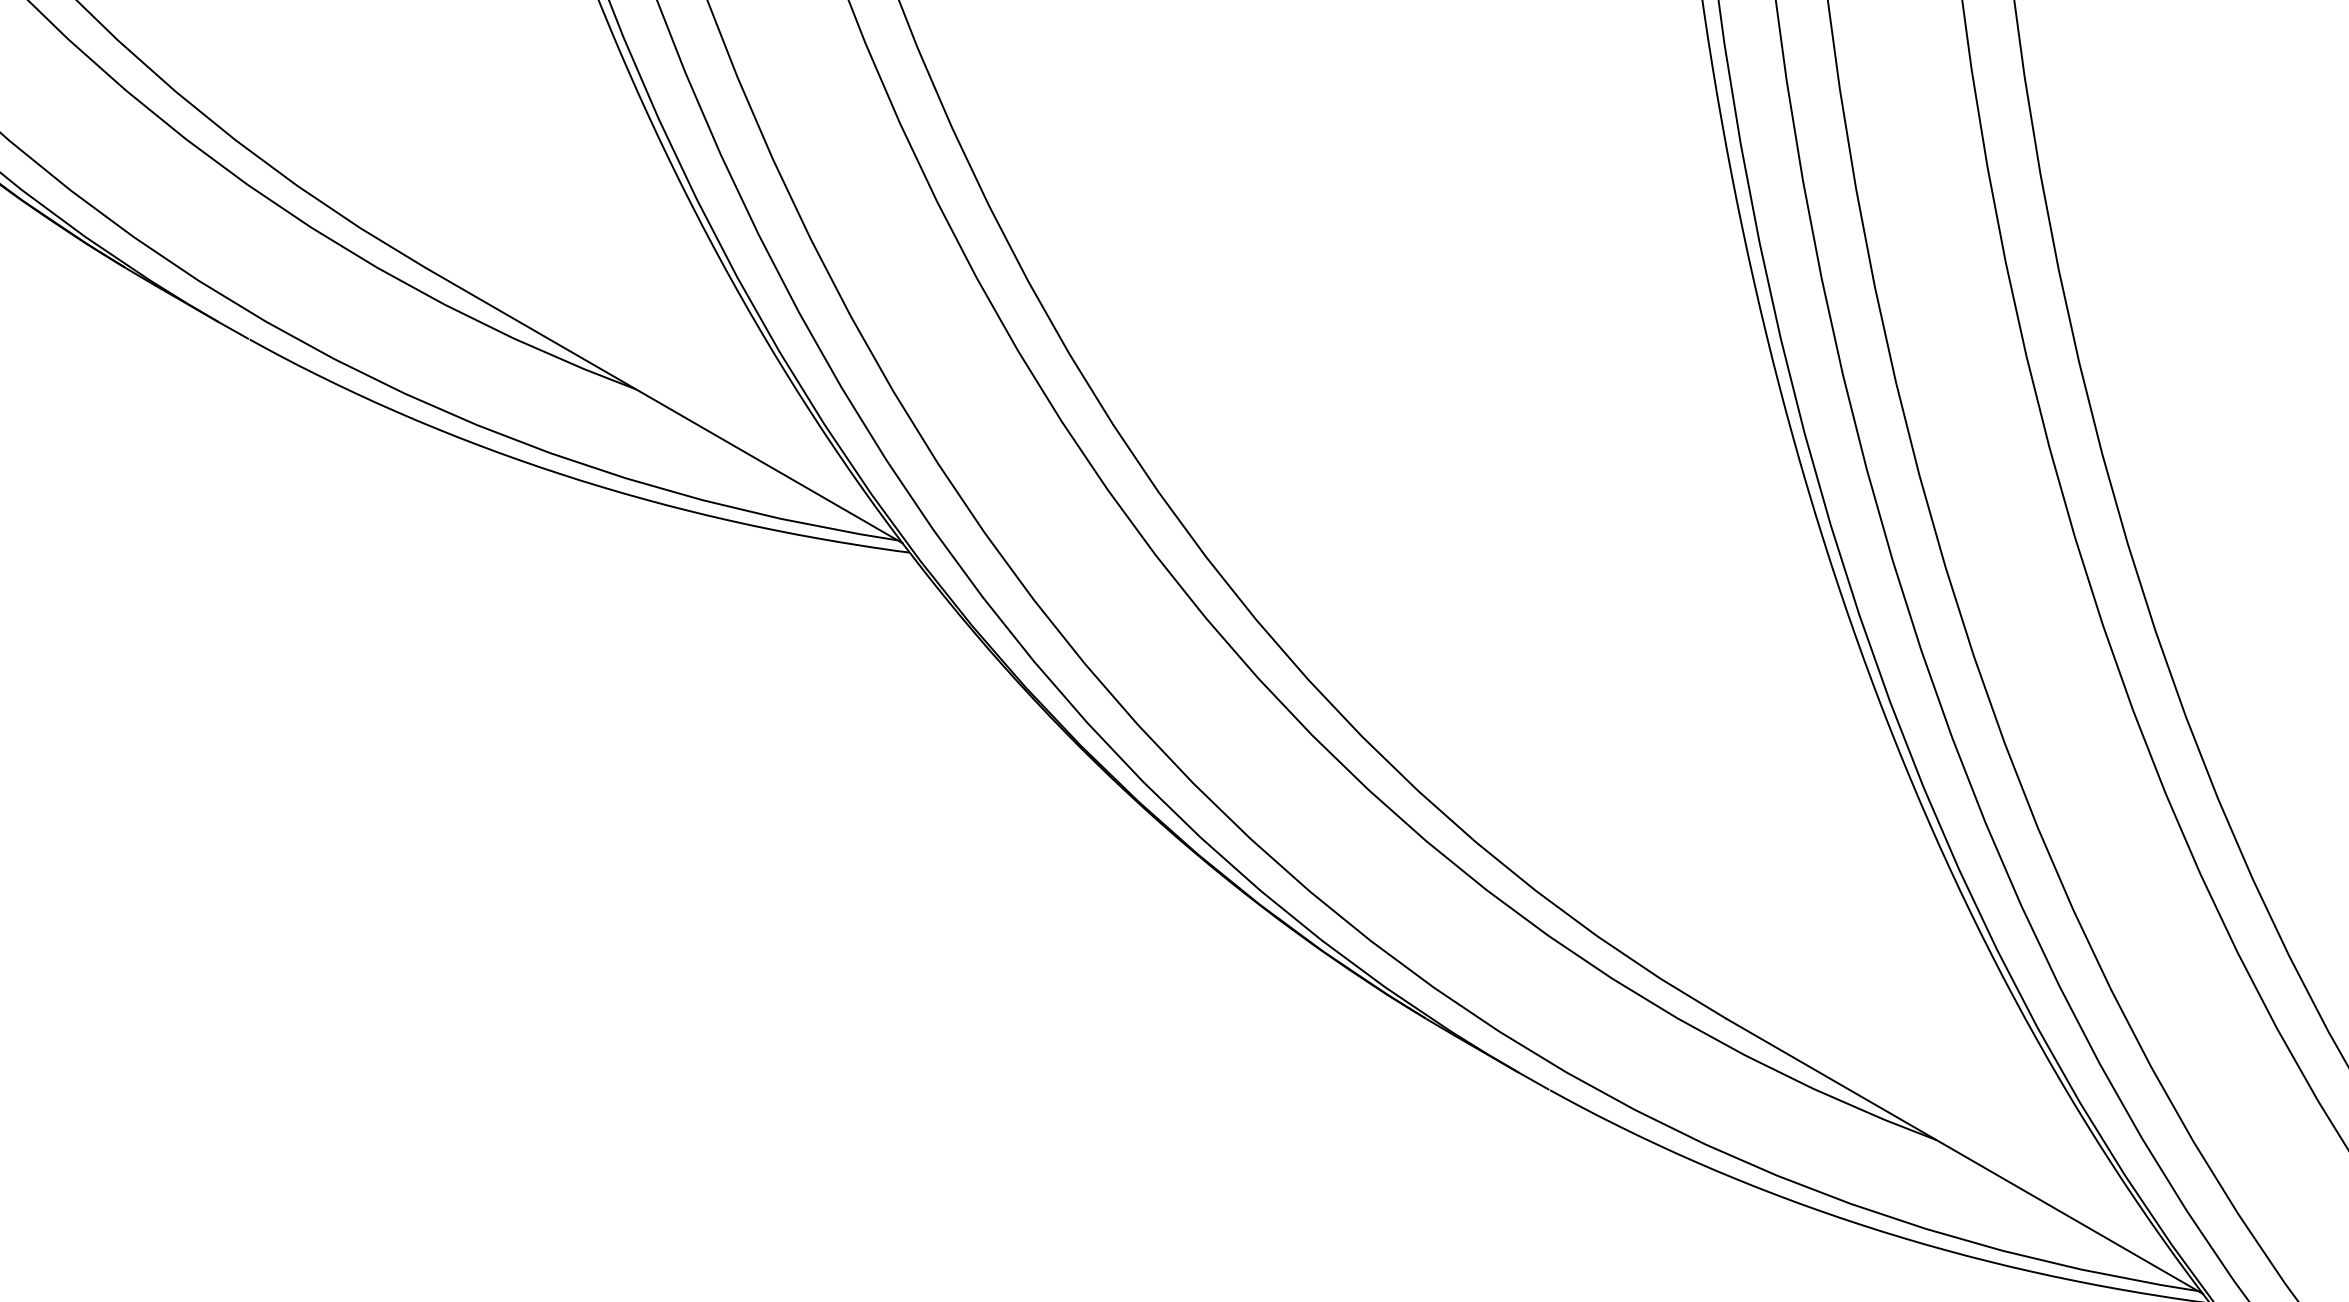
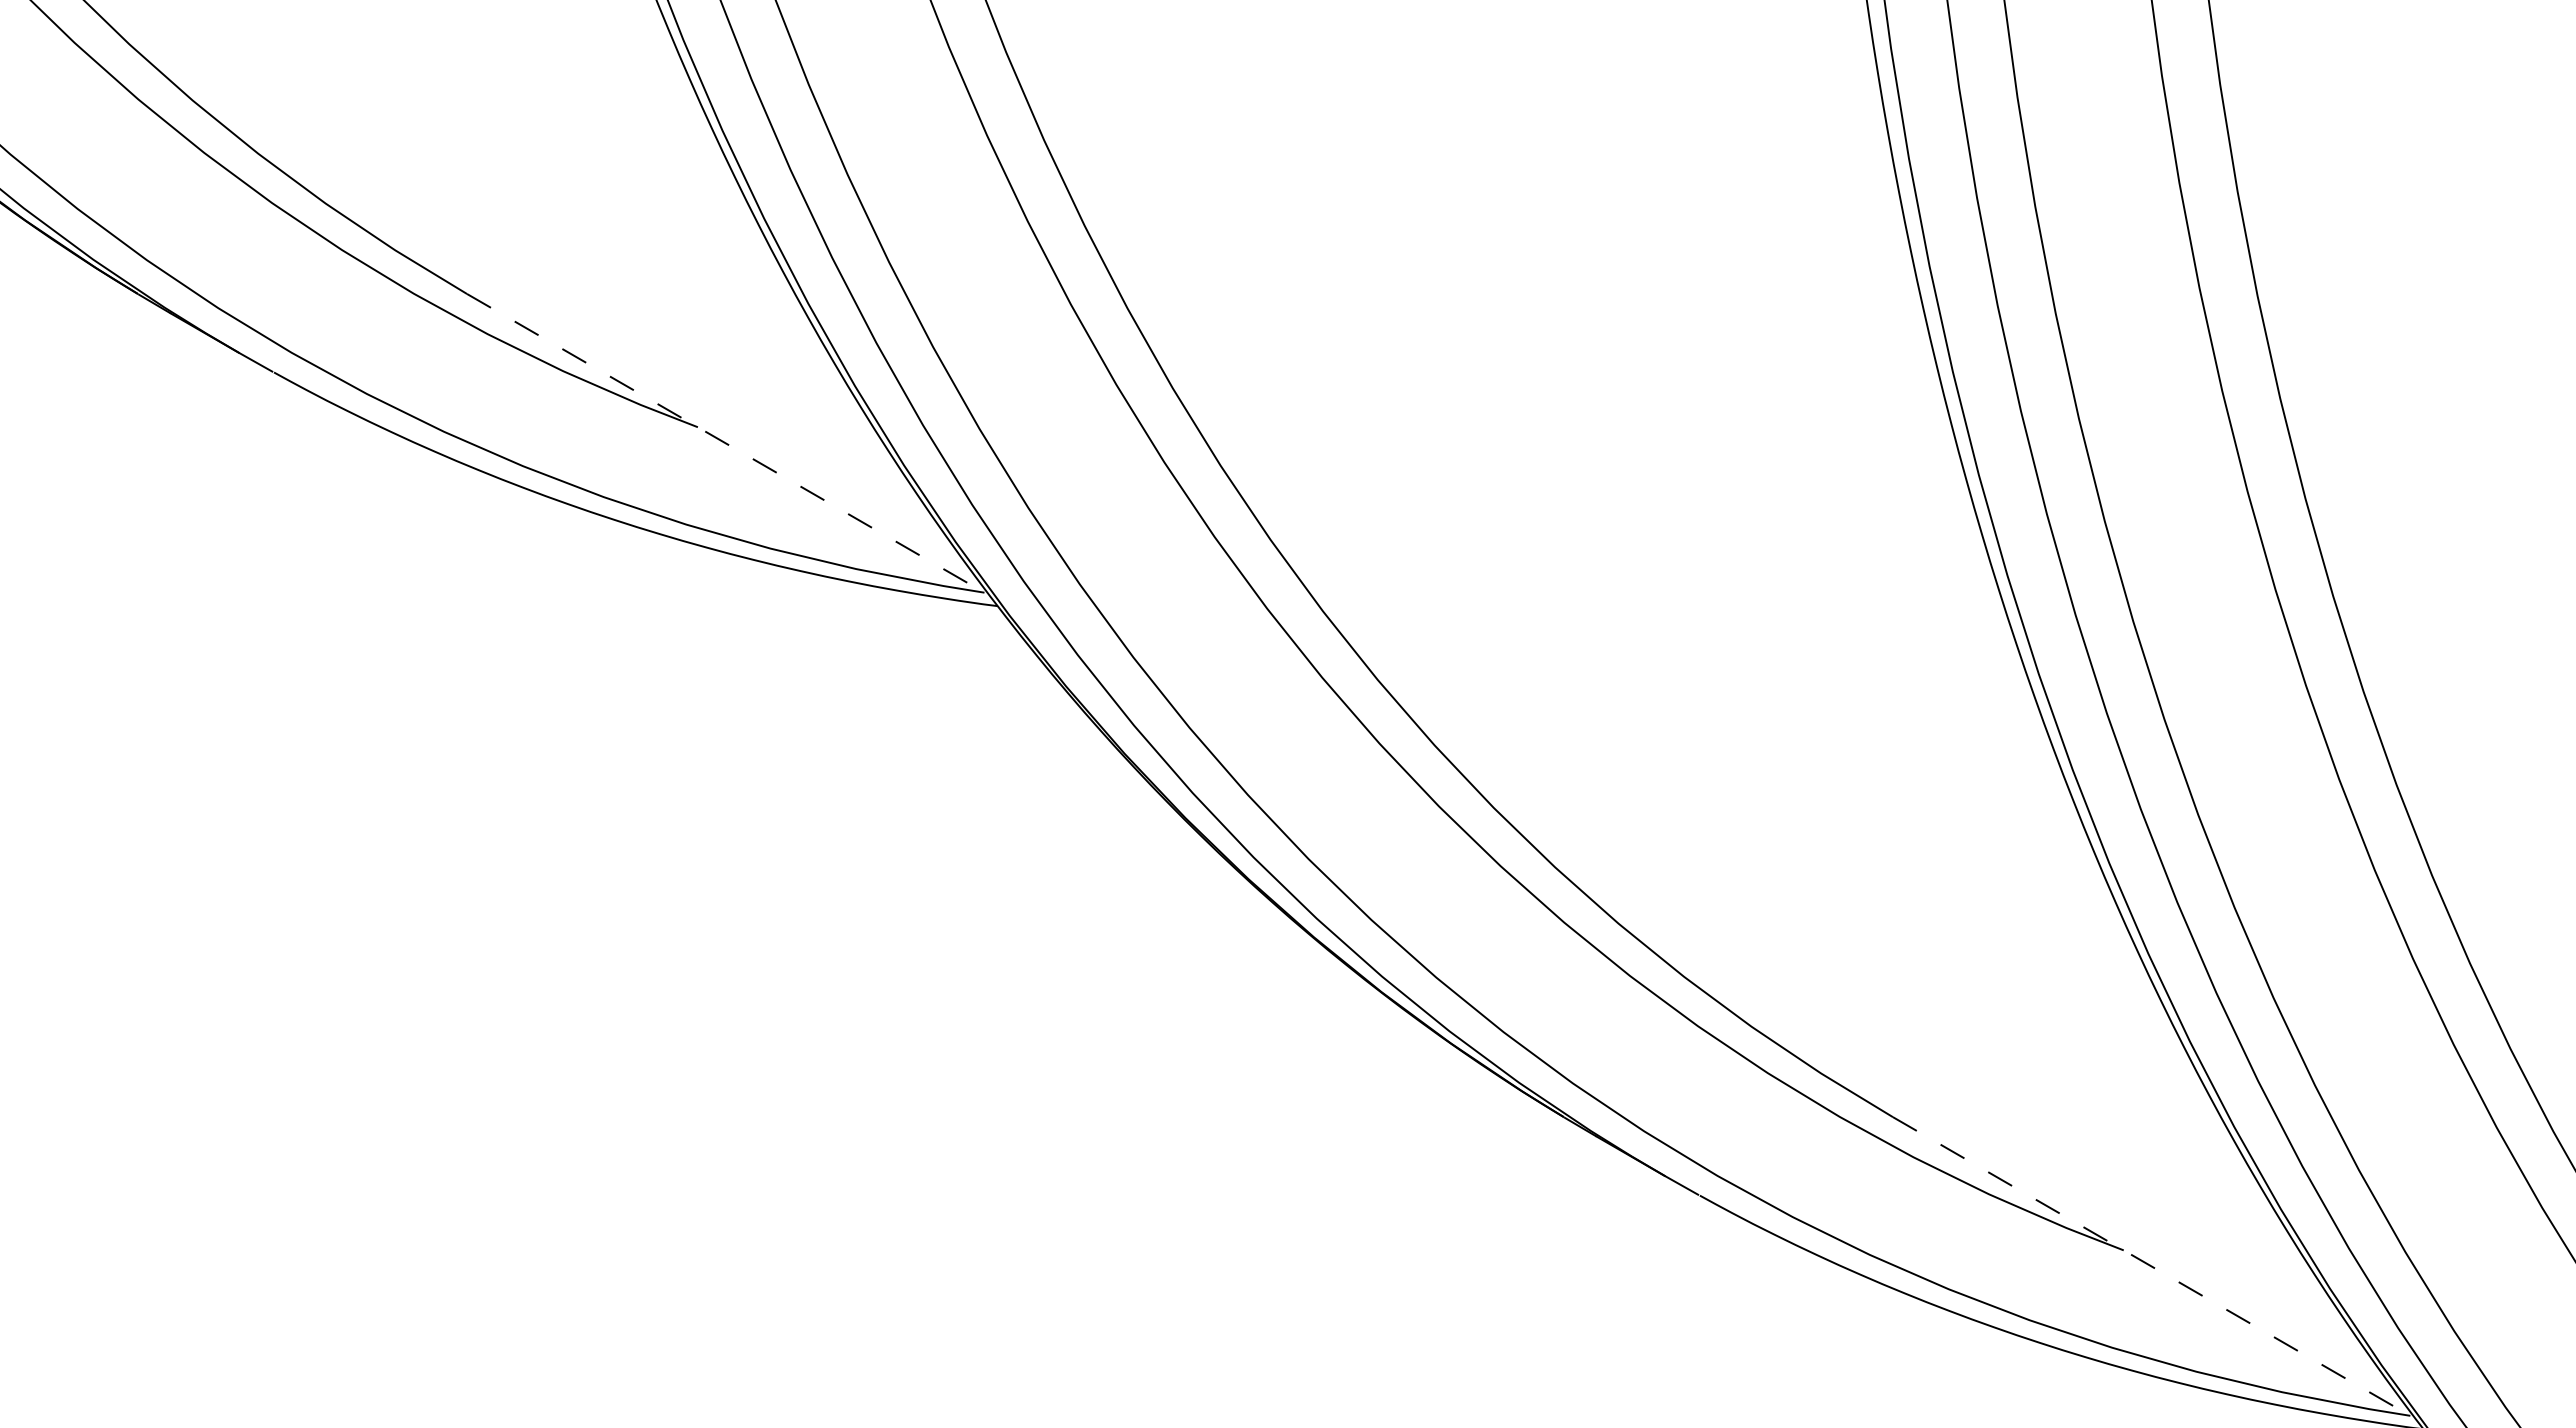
line: (664, 405) -> (728, 444), solid -> dashed
line: (1964, 1156) -> (2154, 1268), solid -> dashed

